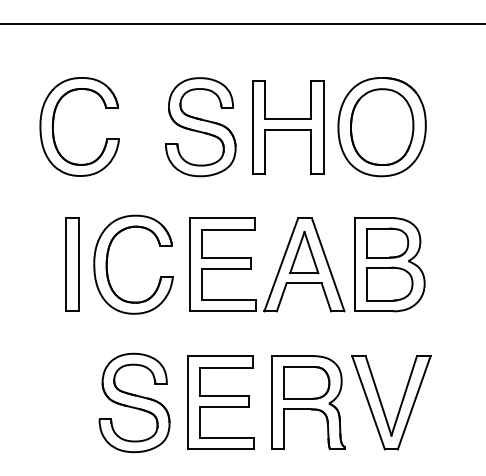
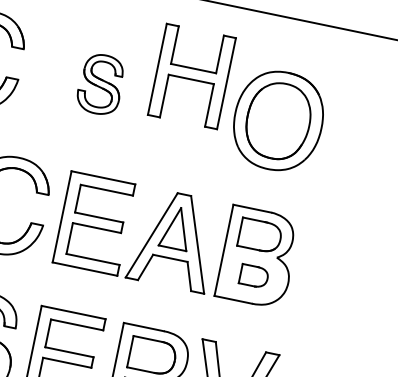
part: (200, 127) -> (100, 84), size x0.6
part: (288, 127) -> (191, 76), moved
part: (389, 283) -> (253, 275), size x0.6

